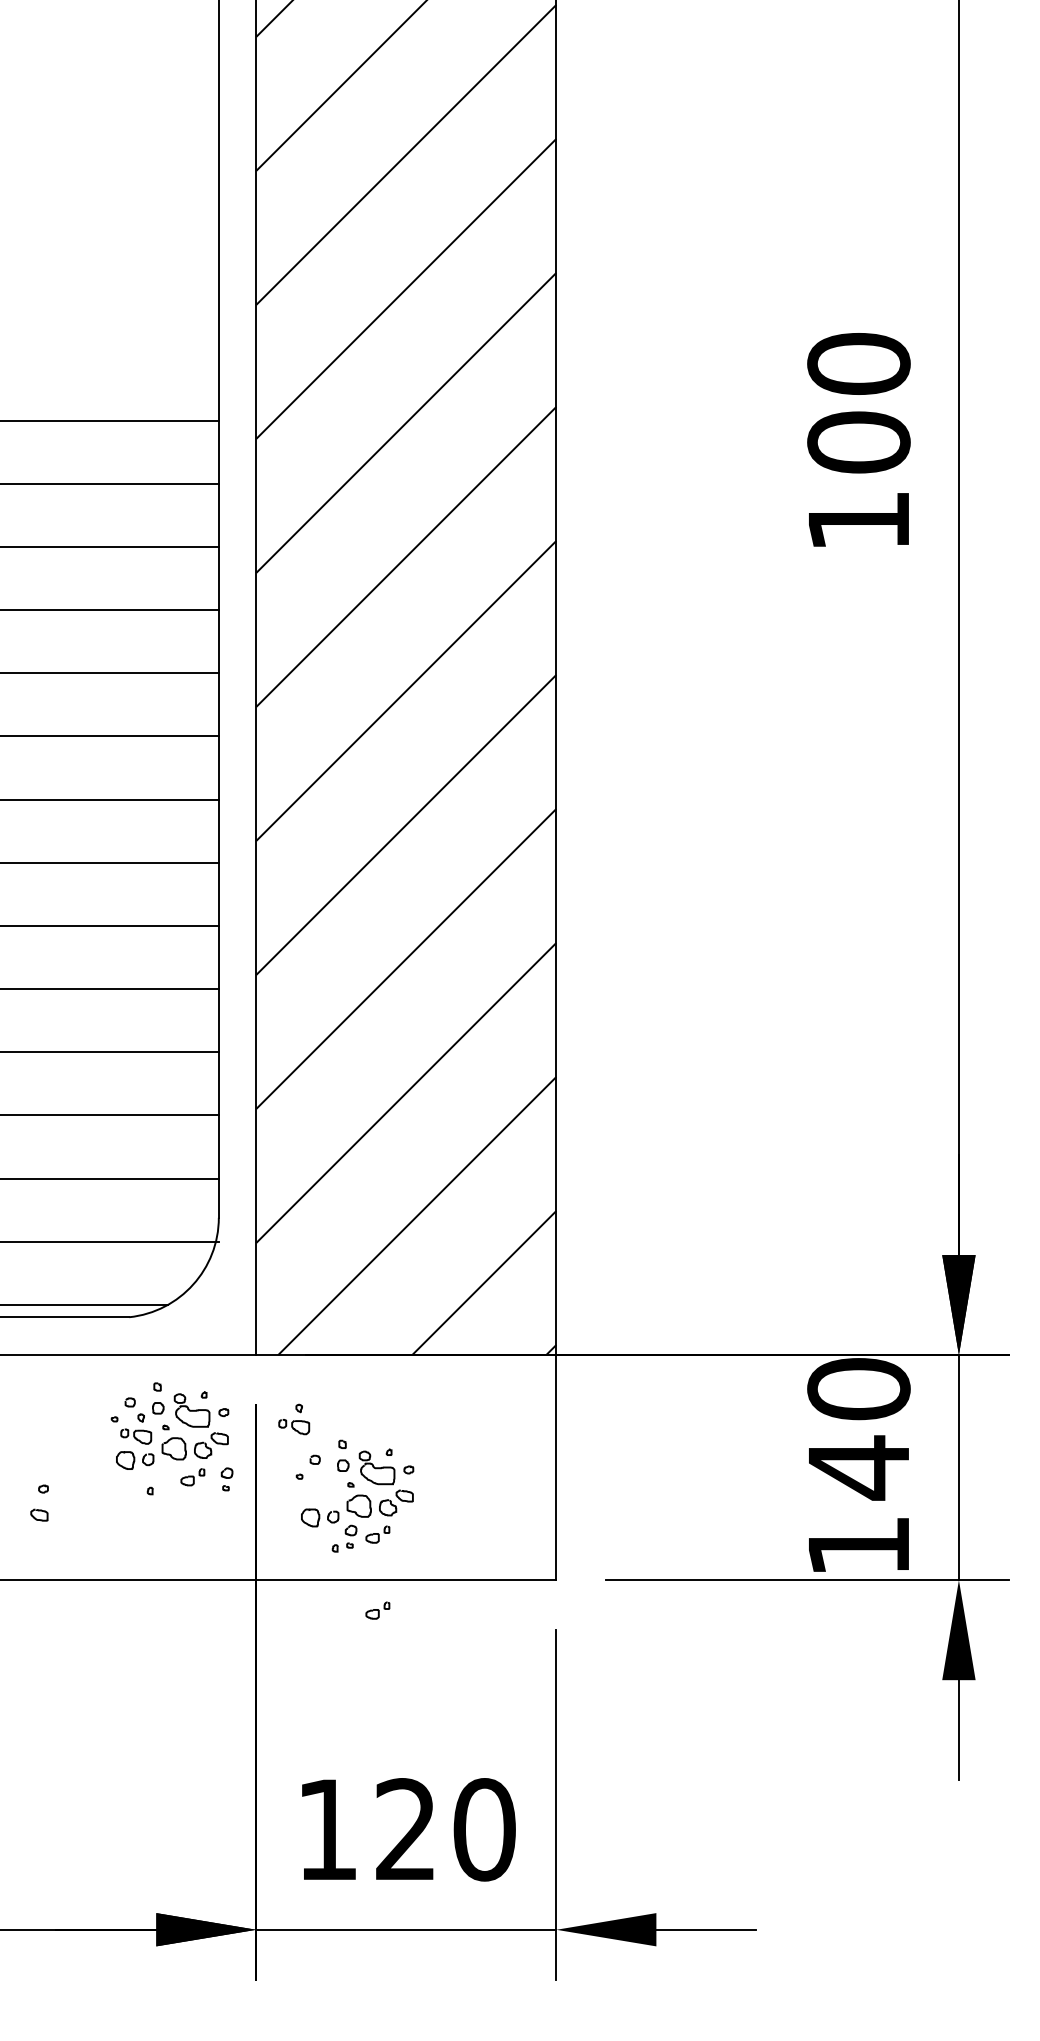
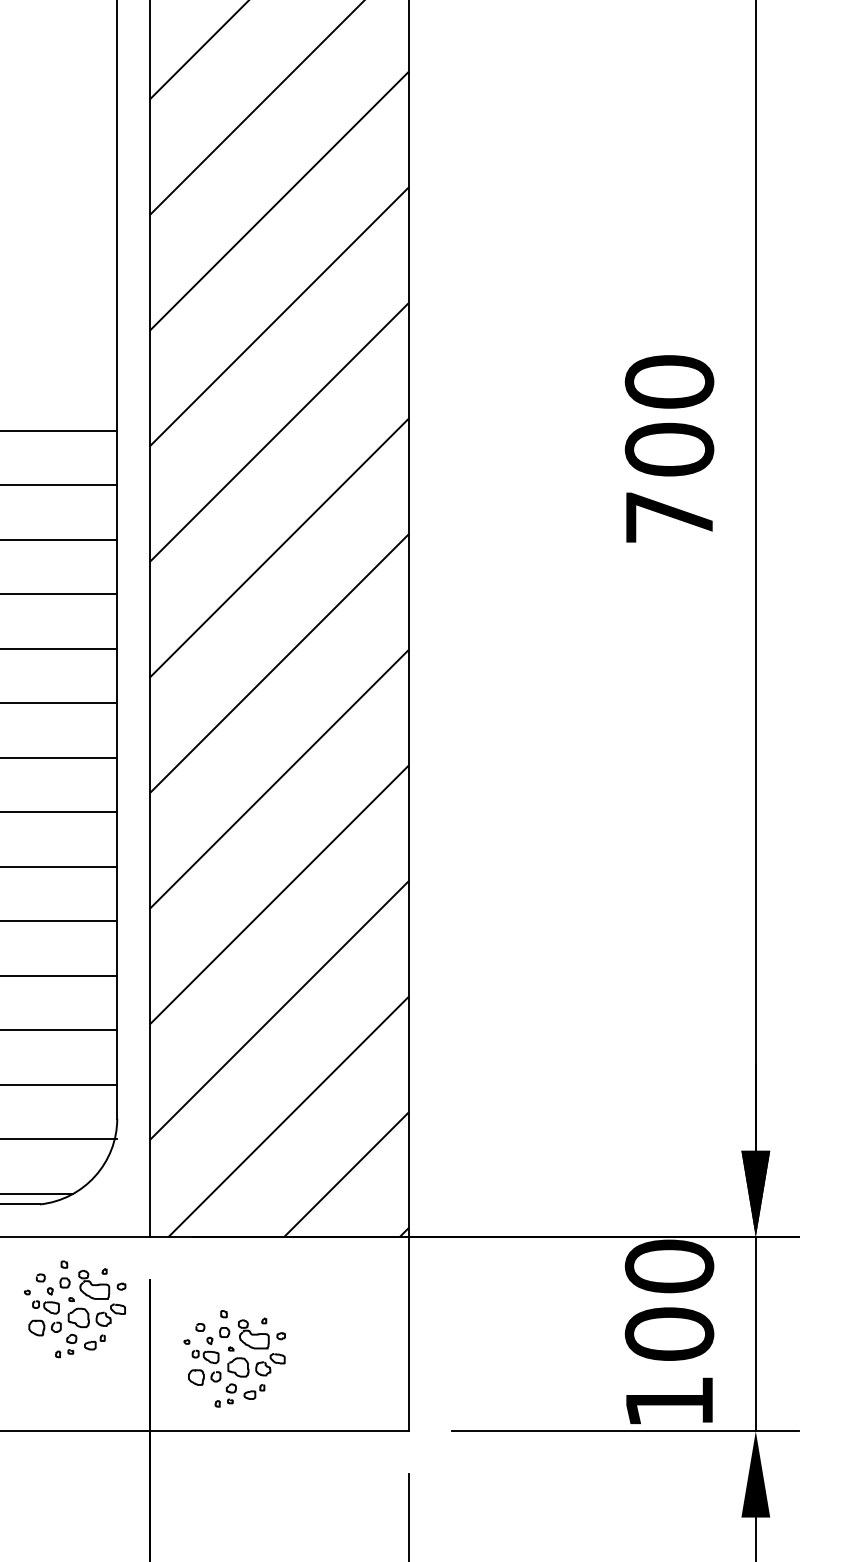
text: (858, 521) -> (669, 517), 100 -> 700
part: (294, 1419) -> (205, 1350), moved
text: (858, 1467) -> (669, 1334), 140 -> 100
part: (226, 1479) -> (71, 1344), moved
part: (377, 1610) -> (254, 1457), removed

